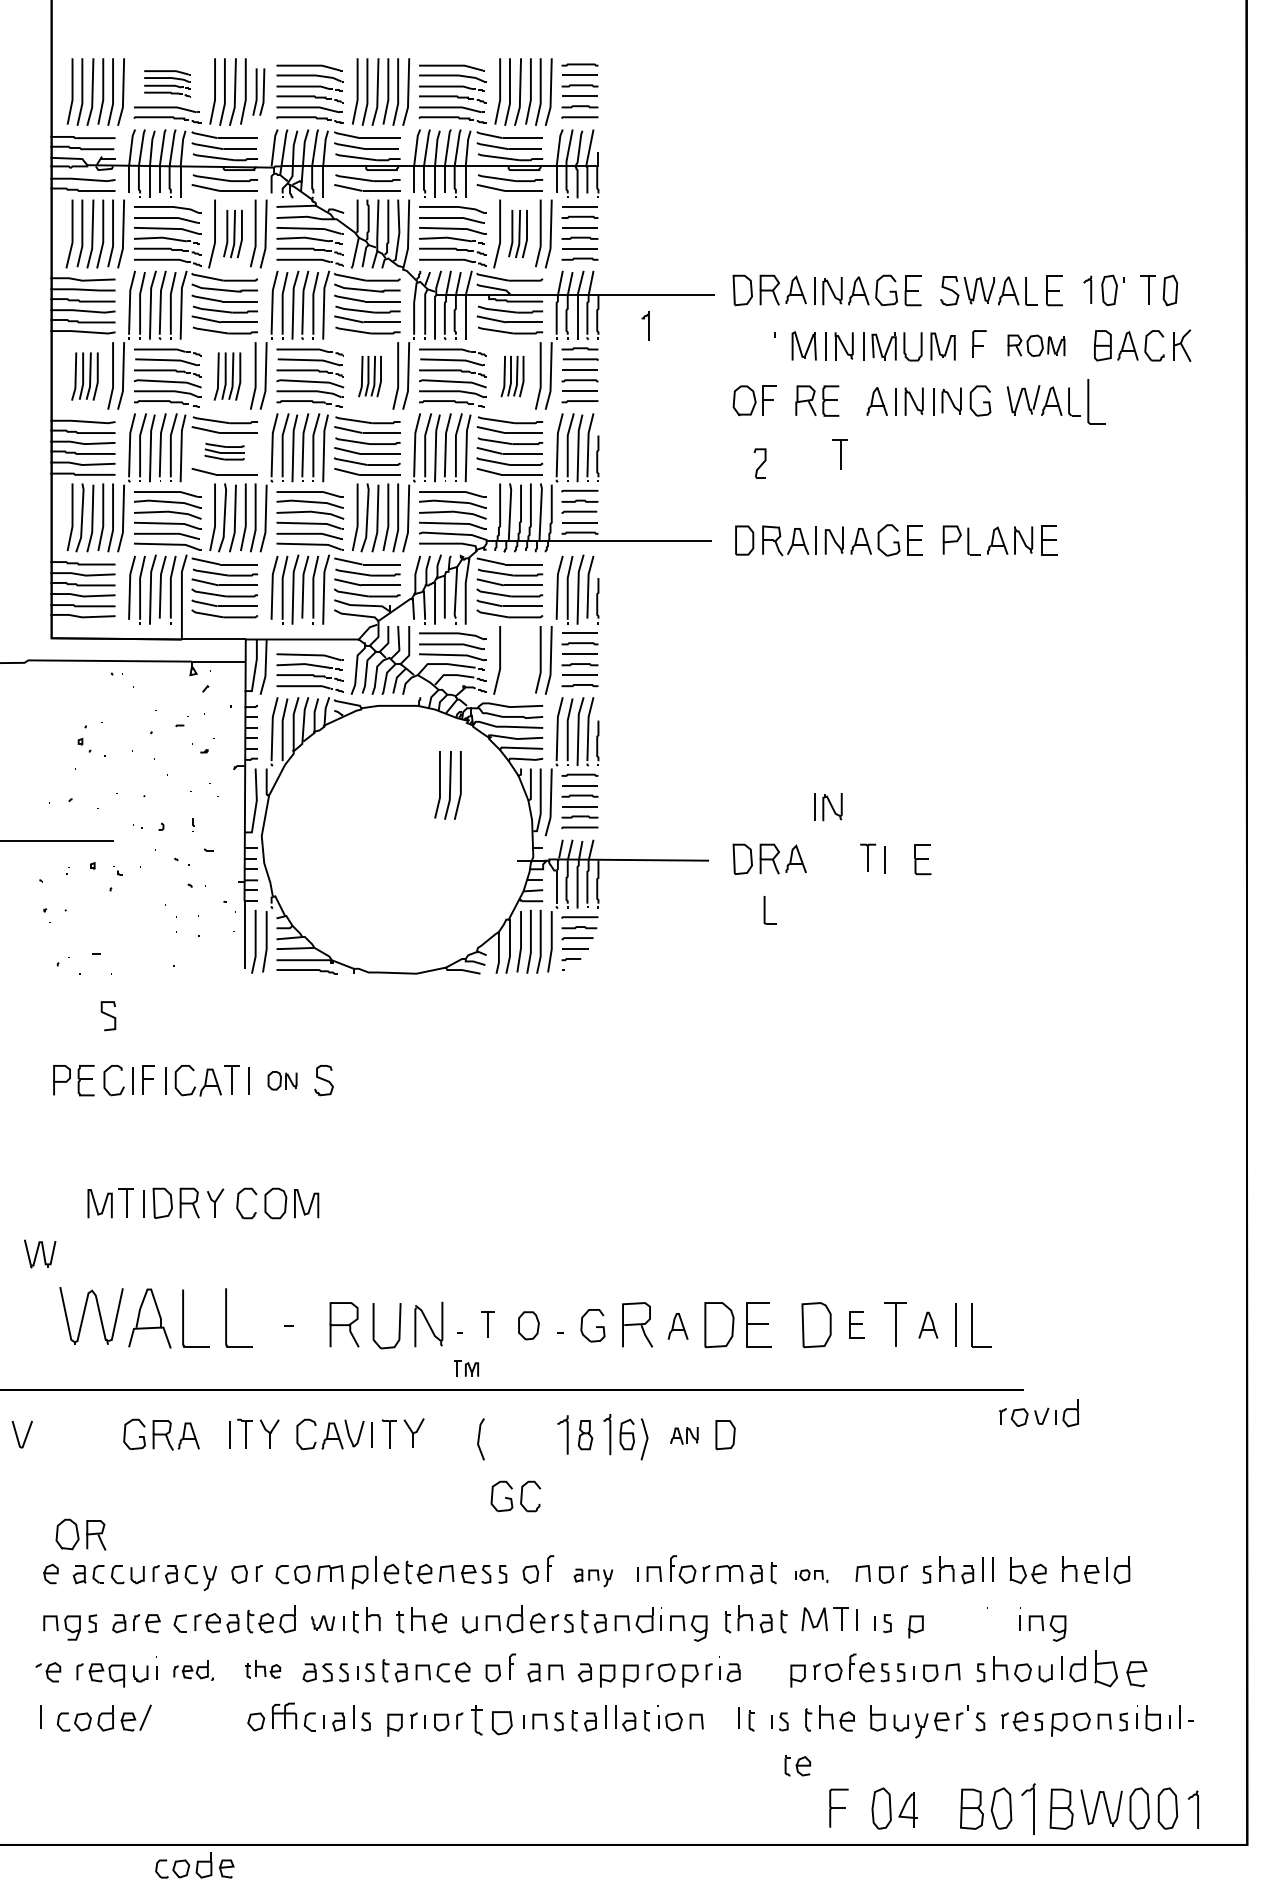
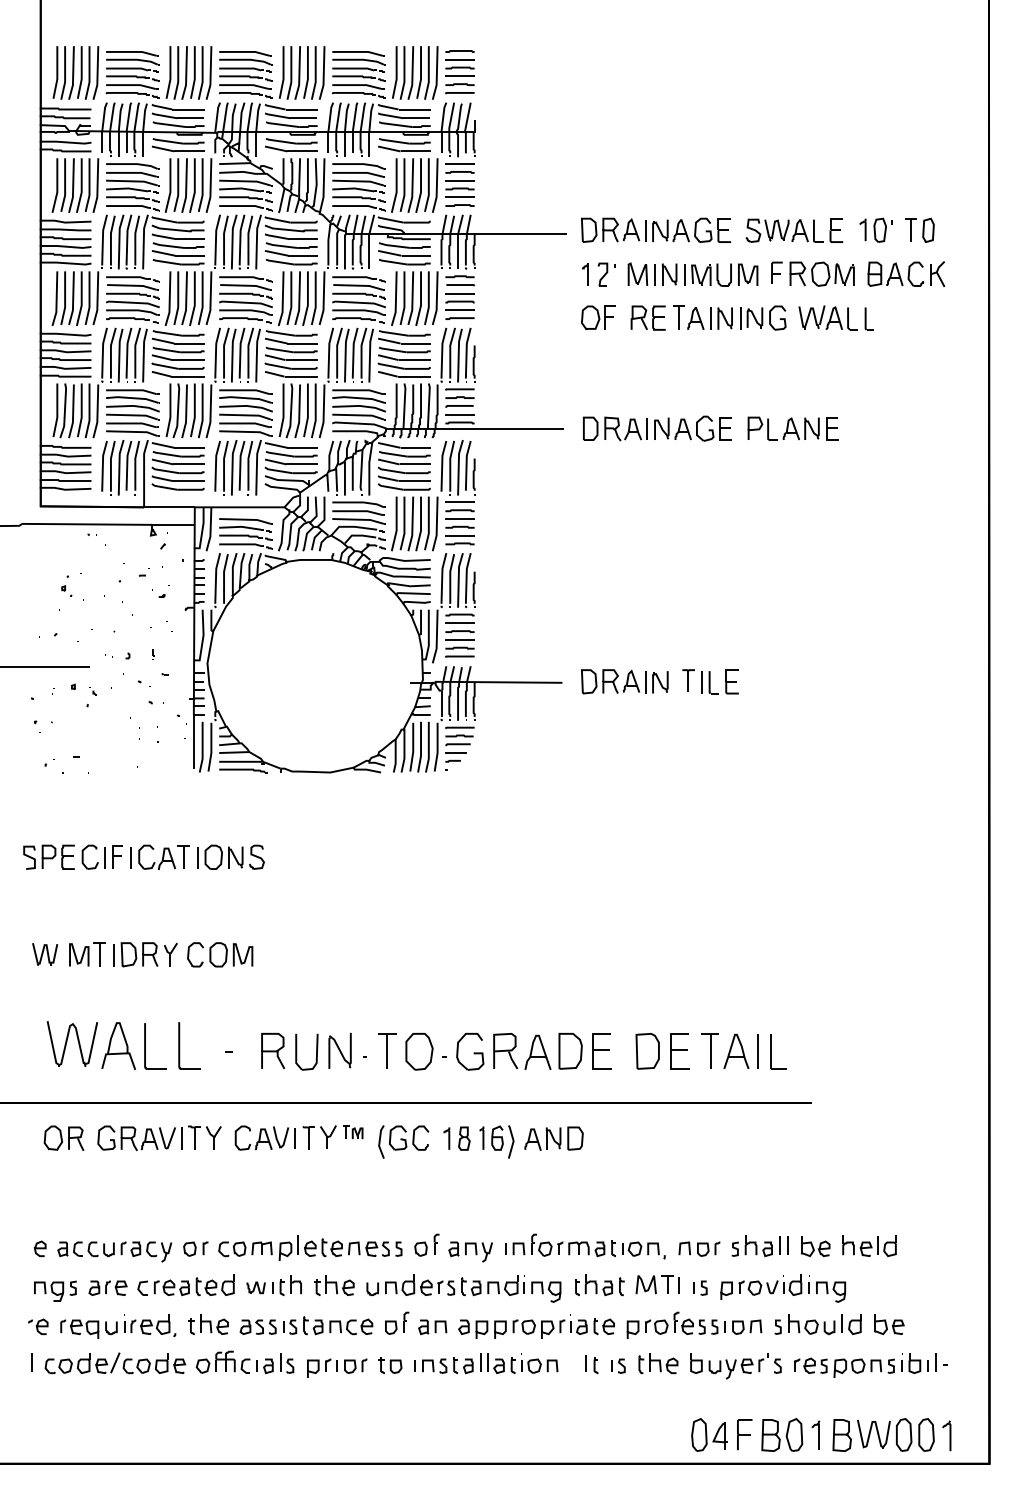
part: (167, 83) -> (132, 66), size x1.43
part: (258, 91) -> (204, 72), size x1.43
part: (232, 233) -> (184, 185), size x1.43
part: (517, 233) -> (410, 185), size x1.43
part: (645, 325) -> (584, 274), moved
part: (1036, 345) -> (822, 274), size x1.43
part: (84, 376) -> (66, 298), size x1.43
part: (227, 376) -> (180, 298), size x1.43
part: (369, 376) -> (292, 298), size x1.67
part: (512, 376) -> (406, 298), size x1.67
part: (1095, 401) -> (869, 318), size x0.62
part: (224, 451) -> (177, 358), size x1.67
part: (839, 454) -> (678, 317), moved
part: (759, 463) -> (602, 274), moved
part: (447, 785) -> (410, 523), moved
part: (828, 807) -> (657, 682), moved
part: (769, 910) -> (713, 682), moved
curve: (108, 1015) -> (29, 857), moved
part: (282, 1080) -> (223, 857), size x1.67
part: (40, 1253) -> (45, 954), moved
part: (488, 1324) -> (387, 1050), size x1.67
part: (856, 1324) -> (679, 1050), size x1.67
part: (528, 1325) -> (419, 1051), size x1.67
part: (592, 1325) -> (469, 1051), size x1.43
part: (928, 1325) -> (736, 1051), size x1.67
part: (677, 1326) -> (537, 1052), size x1.67
part: (466, 1368) -> (353, 1132), moved
part: (1038, 1413) -> (769, 1284), moved
part: (21, 1434) -> (166, 1138), moved
part: (607, 1434) -> (481, 1138), size x0.71
part: (563, 1435) -> (446, 1138), size x0.71
part: (684, 1435) -> (542, 1138), size x1.67
part: (515, 1496) -> (408, 1138), moved
part: (80, 1534) -> (63, 1138), moved
part: (811, 1576) -> (643, 1250), size x1.67
part: (593, 1577) -> (470, 1251), size x1.43
part: (262, 1669) -> (208, 1324), size x1.43
part: (1120, 1669) -> (888, 1324), size x0.71
part: (193, 1670) -> (153, 1325), size x1.43
part: (492, 1720) -> (390, 1365), size x0.71
part: (797, 1765) -> (604, 1326), moved
part: (838, 1807) -> (744, 1434), moved
part: (1028, 1808) -> (815, 1434), size x0.71
part: (194, 1865) -> (154, 1363), moved

